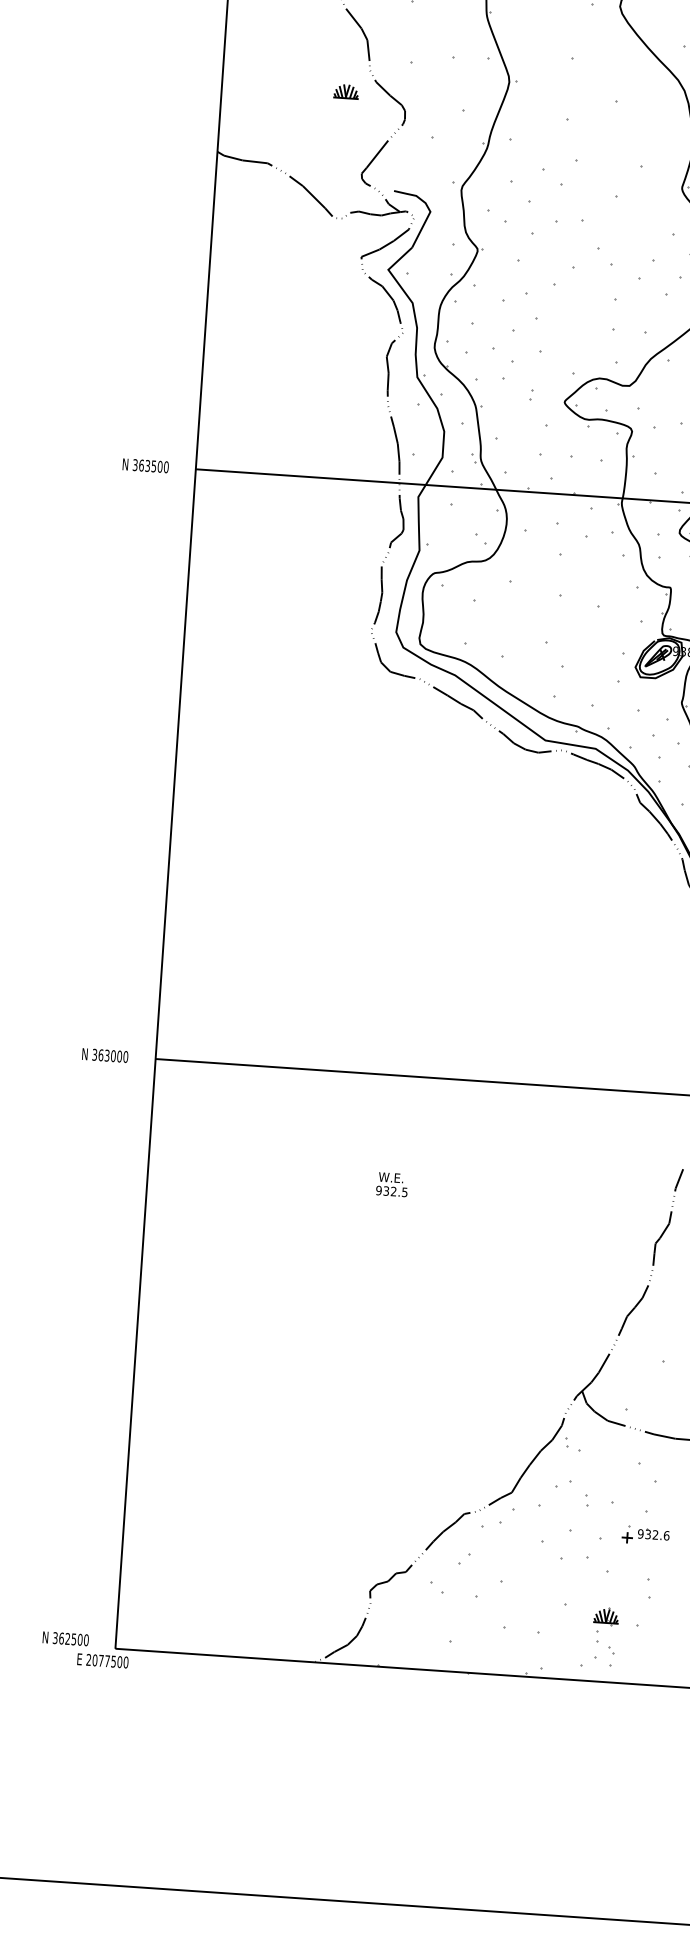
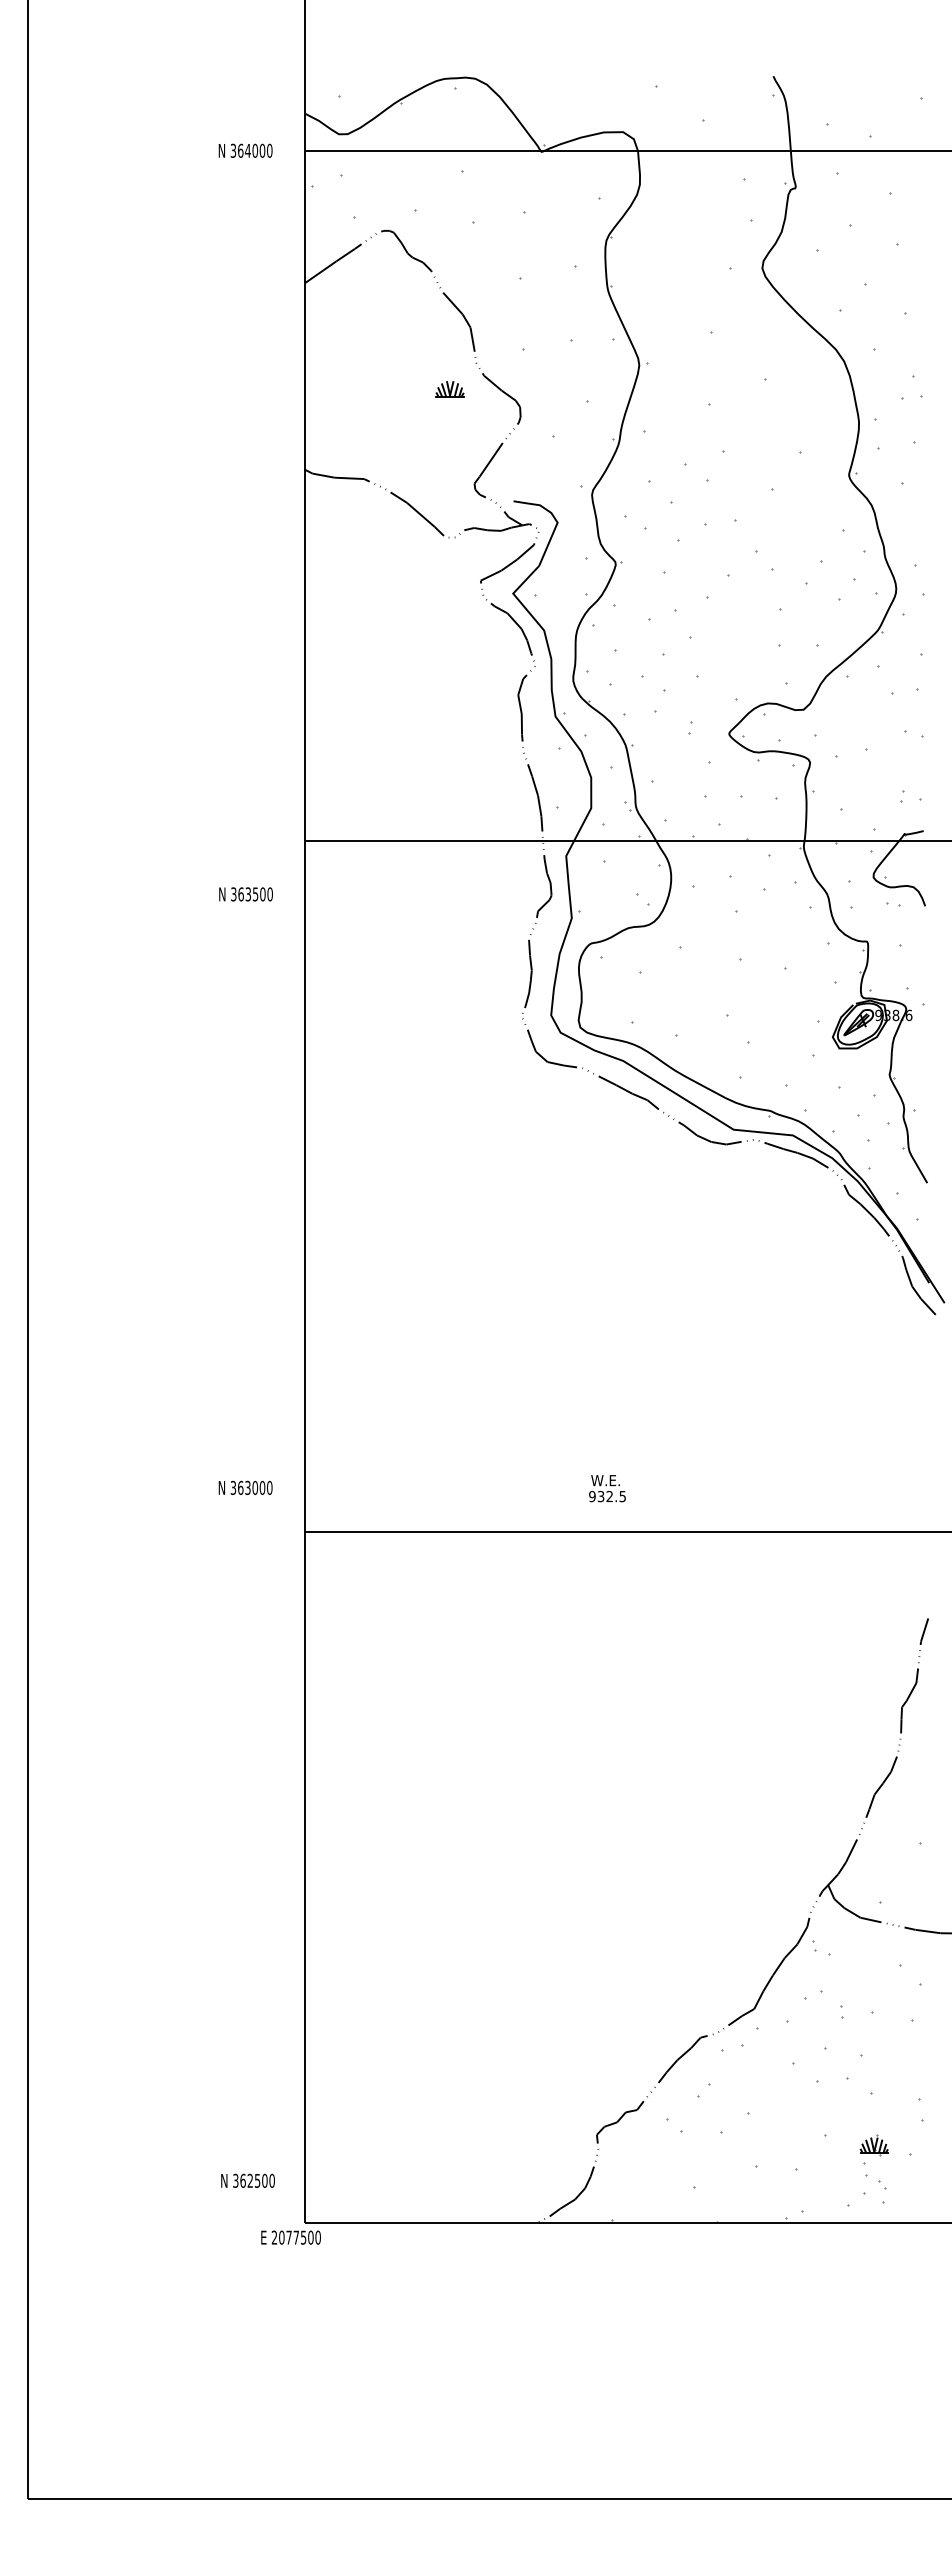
text: (145, 465) -> (245, 894), moved
text: (105, 1055) -> (245, 1487), moved
text: (392, 1184) -> (607, 1488), moved
part: (645, 1535) -> (913, 2048), removed
text: (65, 1638) -> (247, 2180), moved

